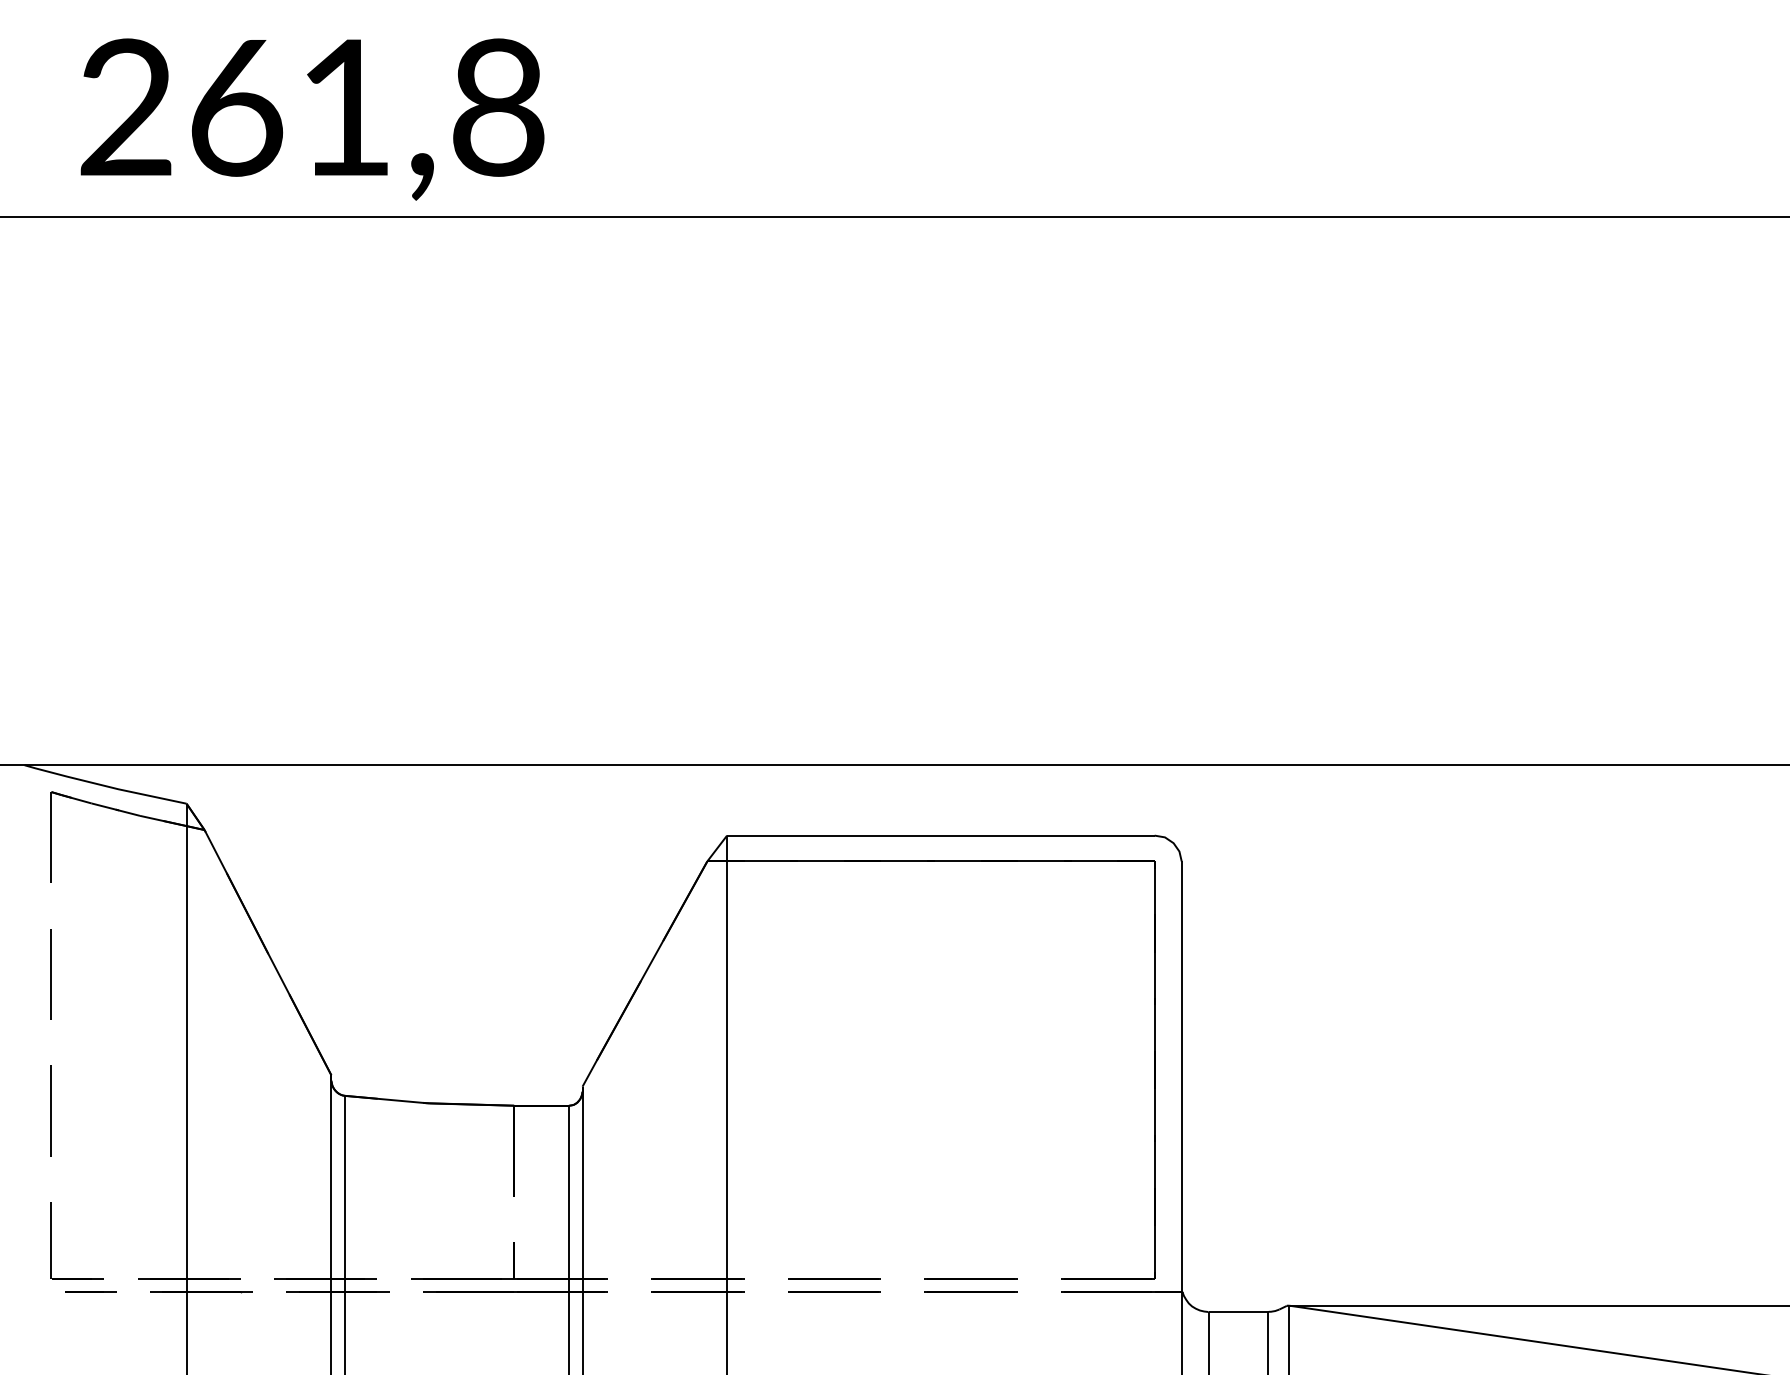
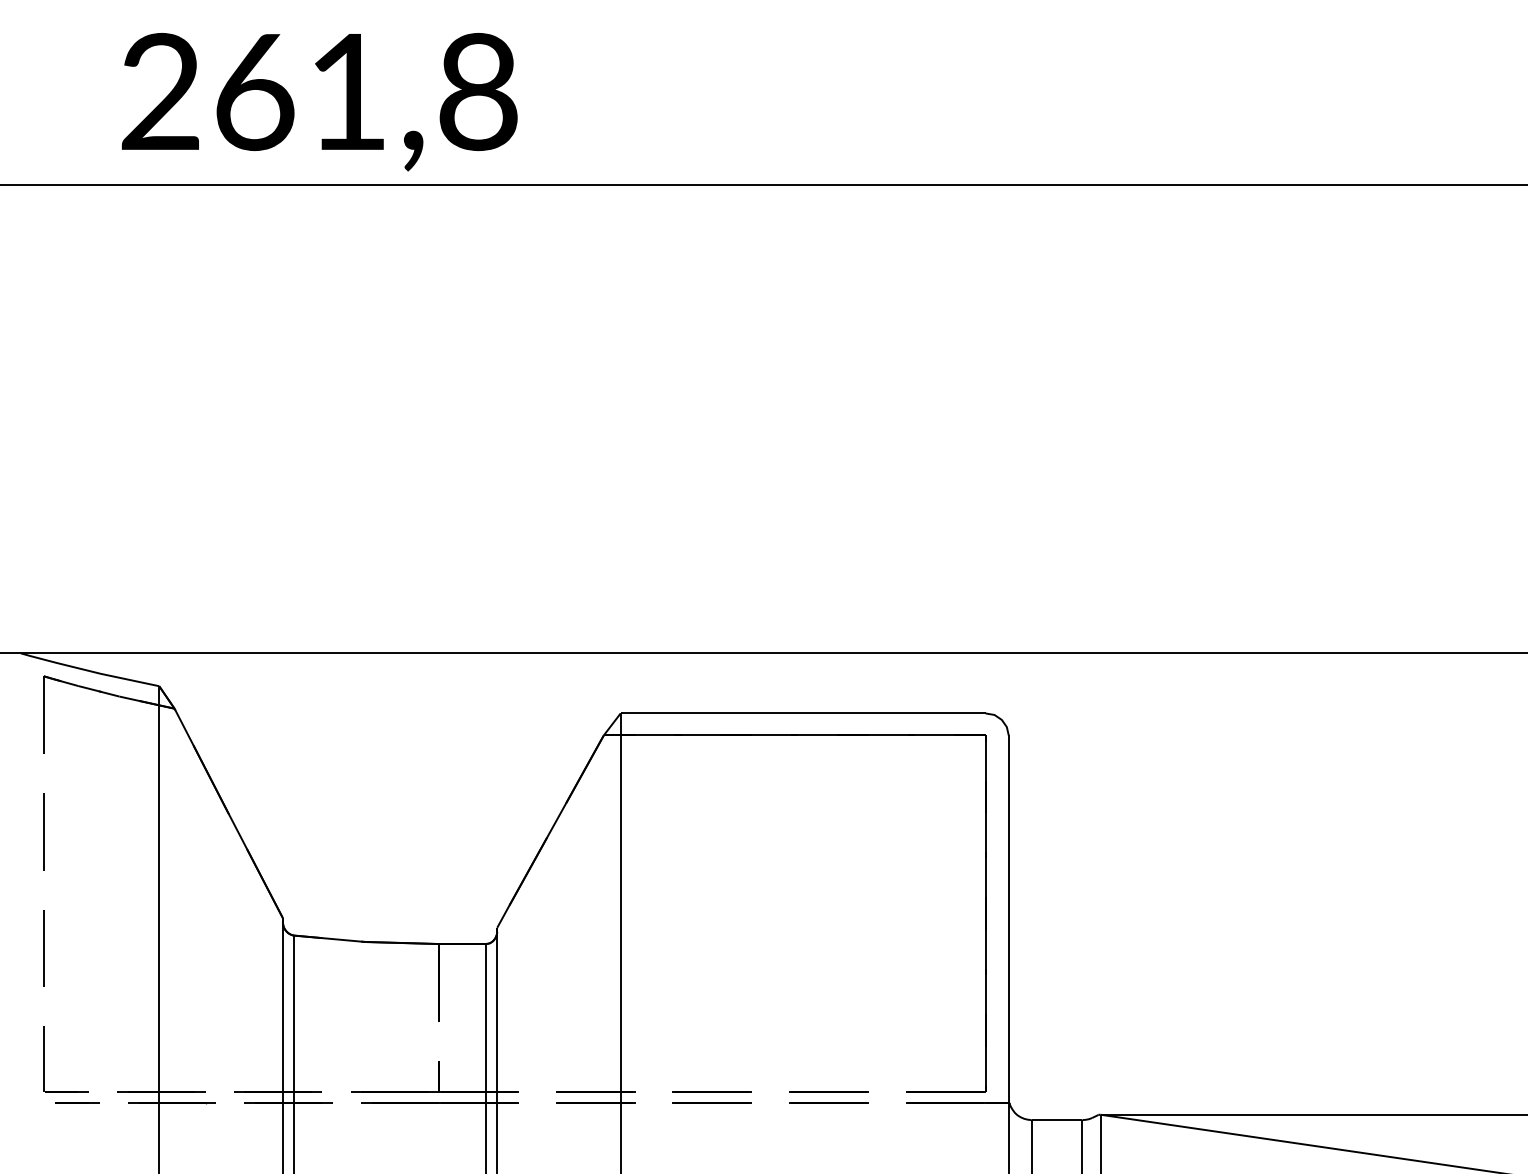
text: (312, 119) -> (319, 102), moved

